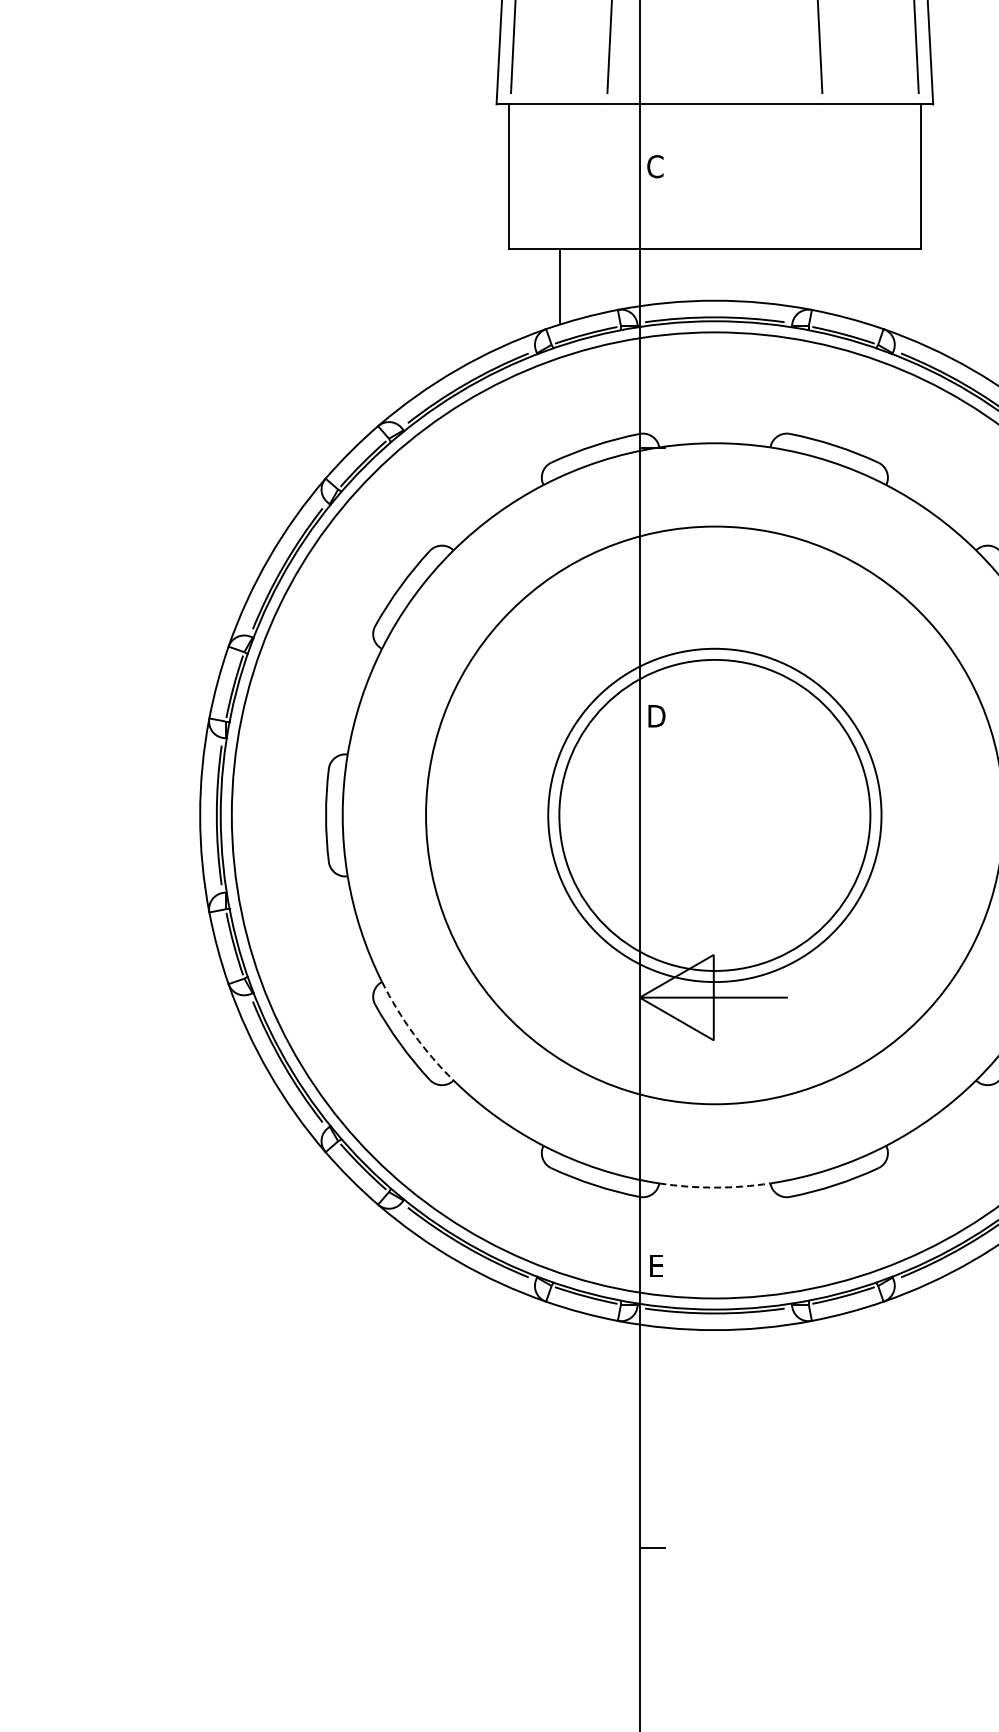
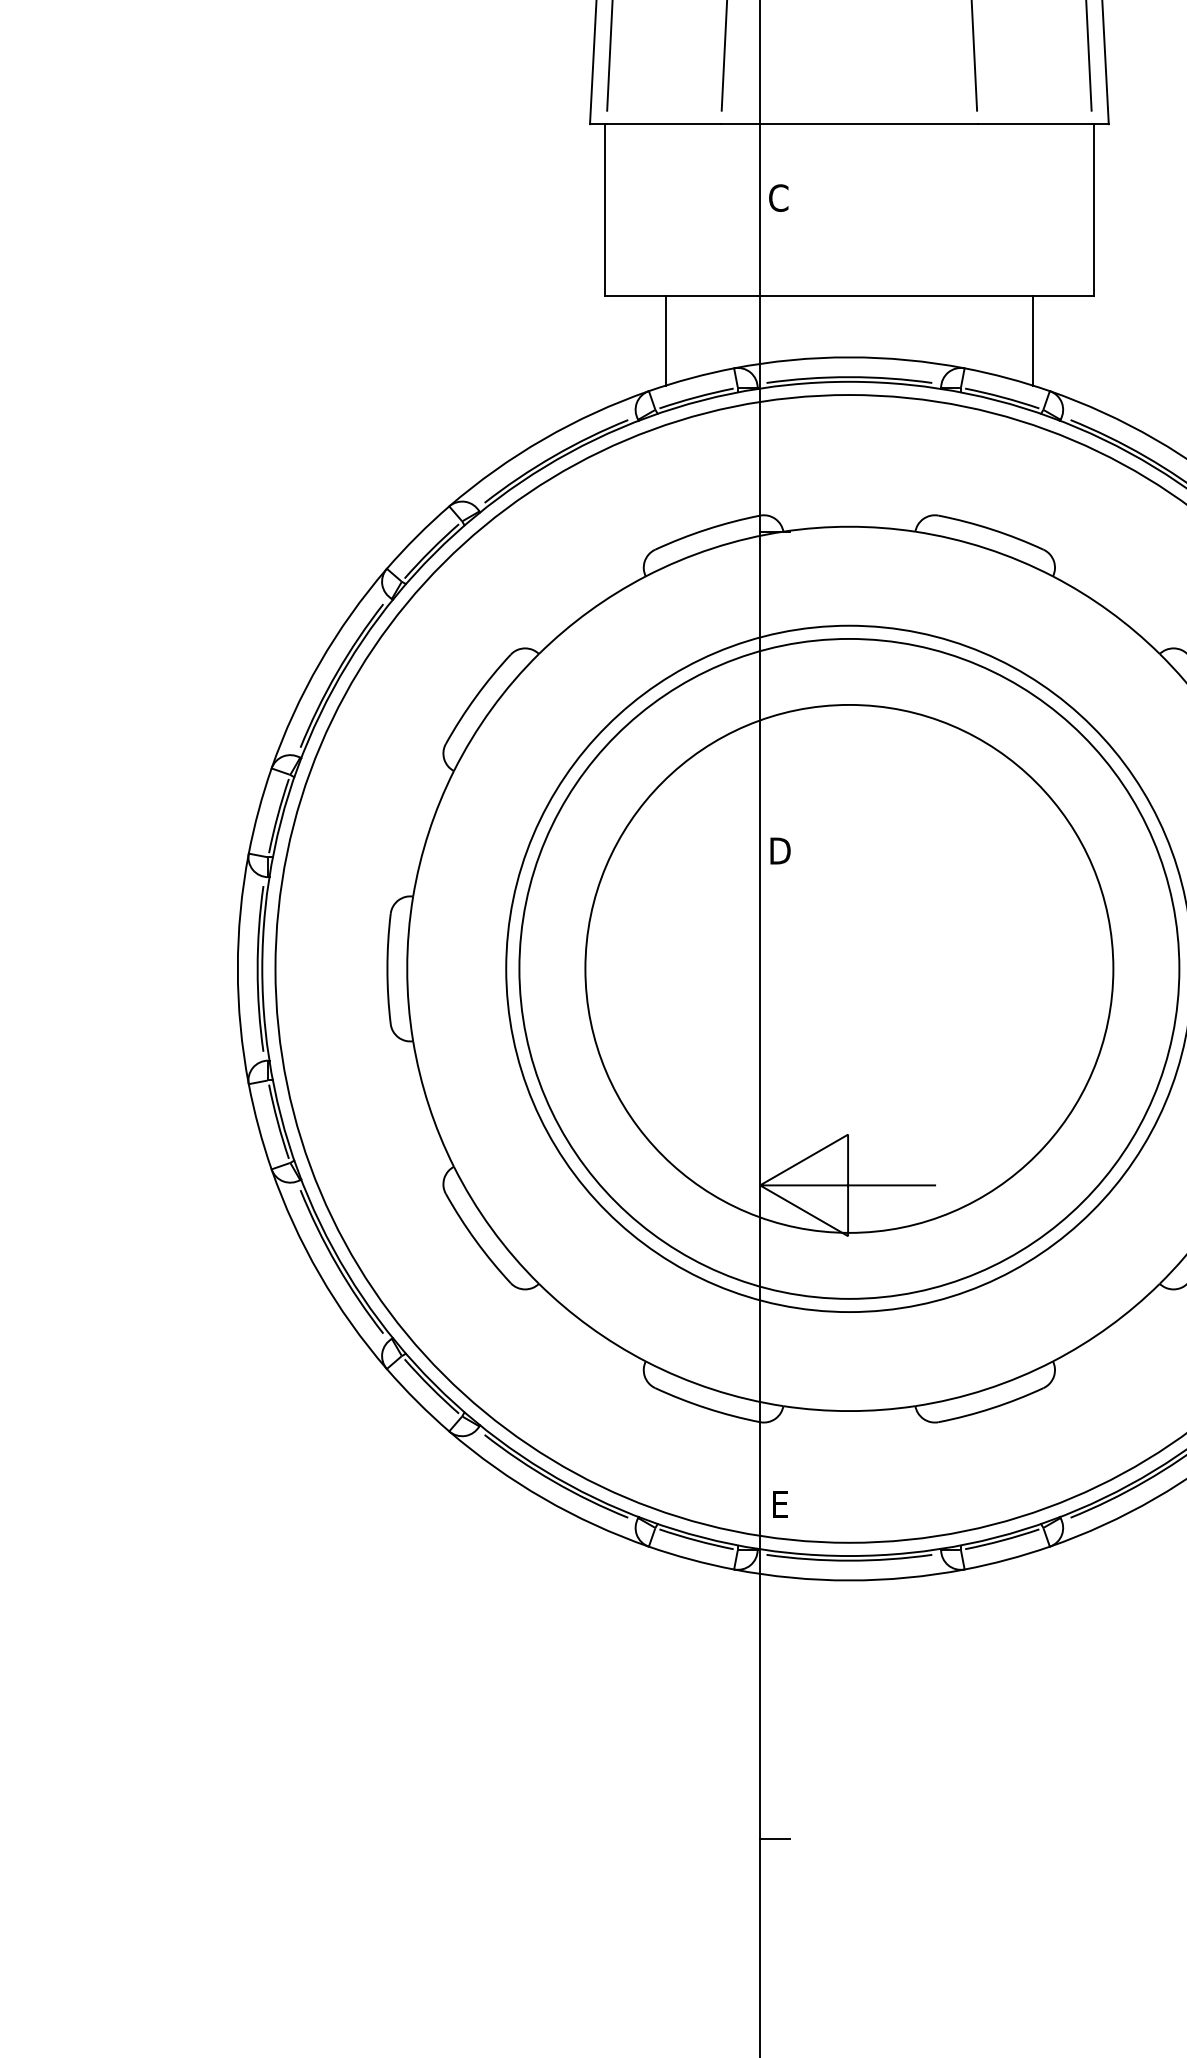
line: (869, 286) -> (1033, 340), added
circle: (714, 815) -> (848, 969), size x1.43
circle: (714, 815) -> (848, 969), size x1.67
arc: (413, 1034) -> (491, 1229), dashed -> solid
arc: (714, 1187) -> (848, 1410), dashed -> solid

